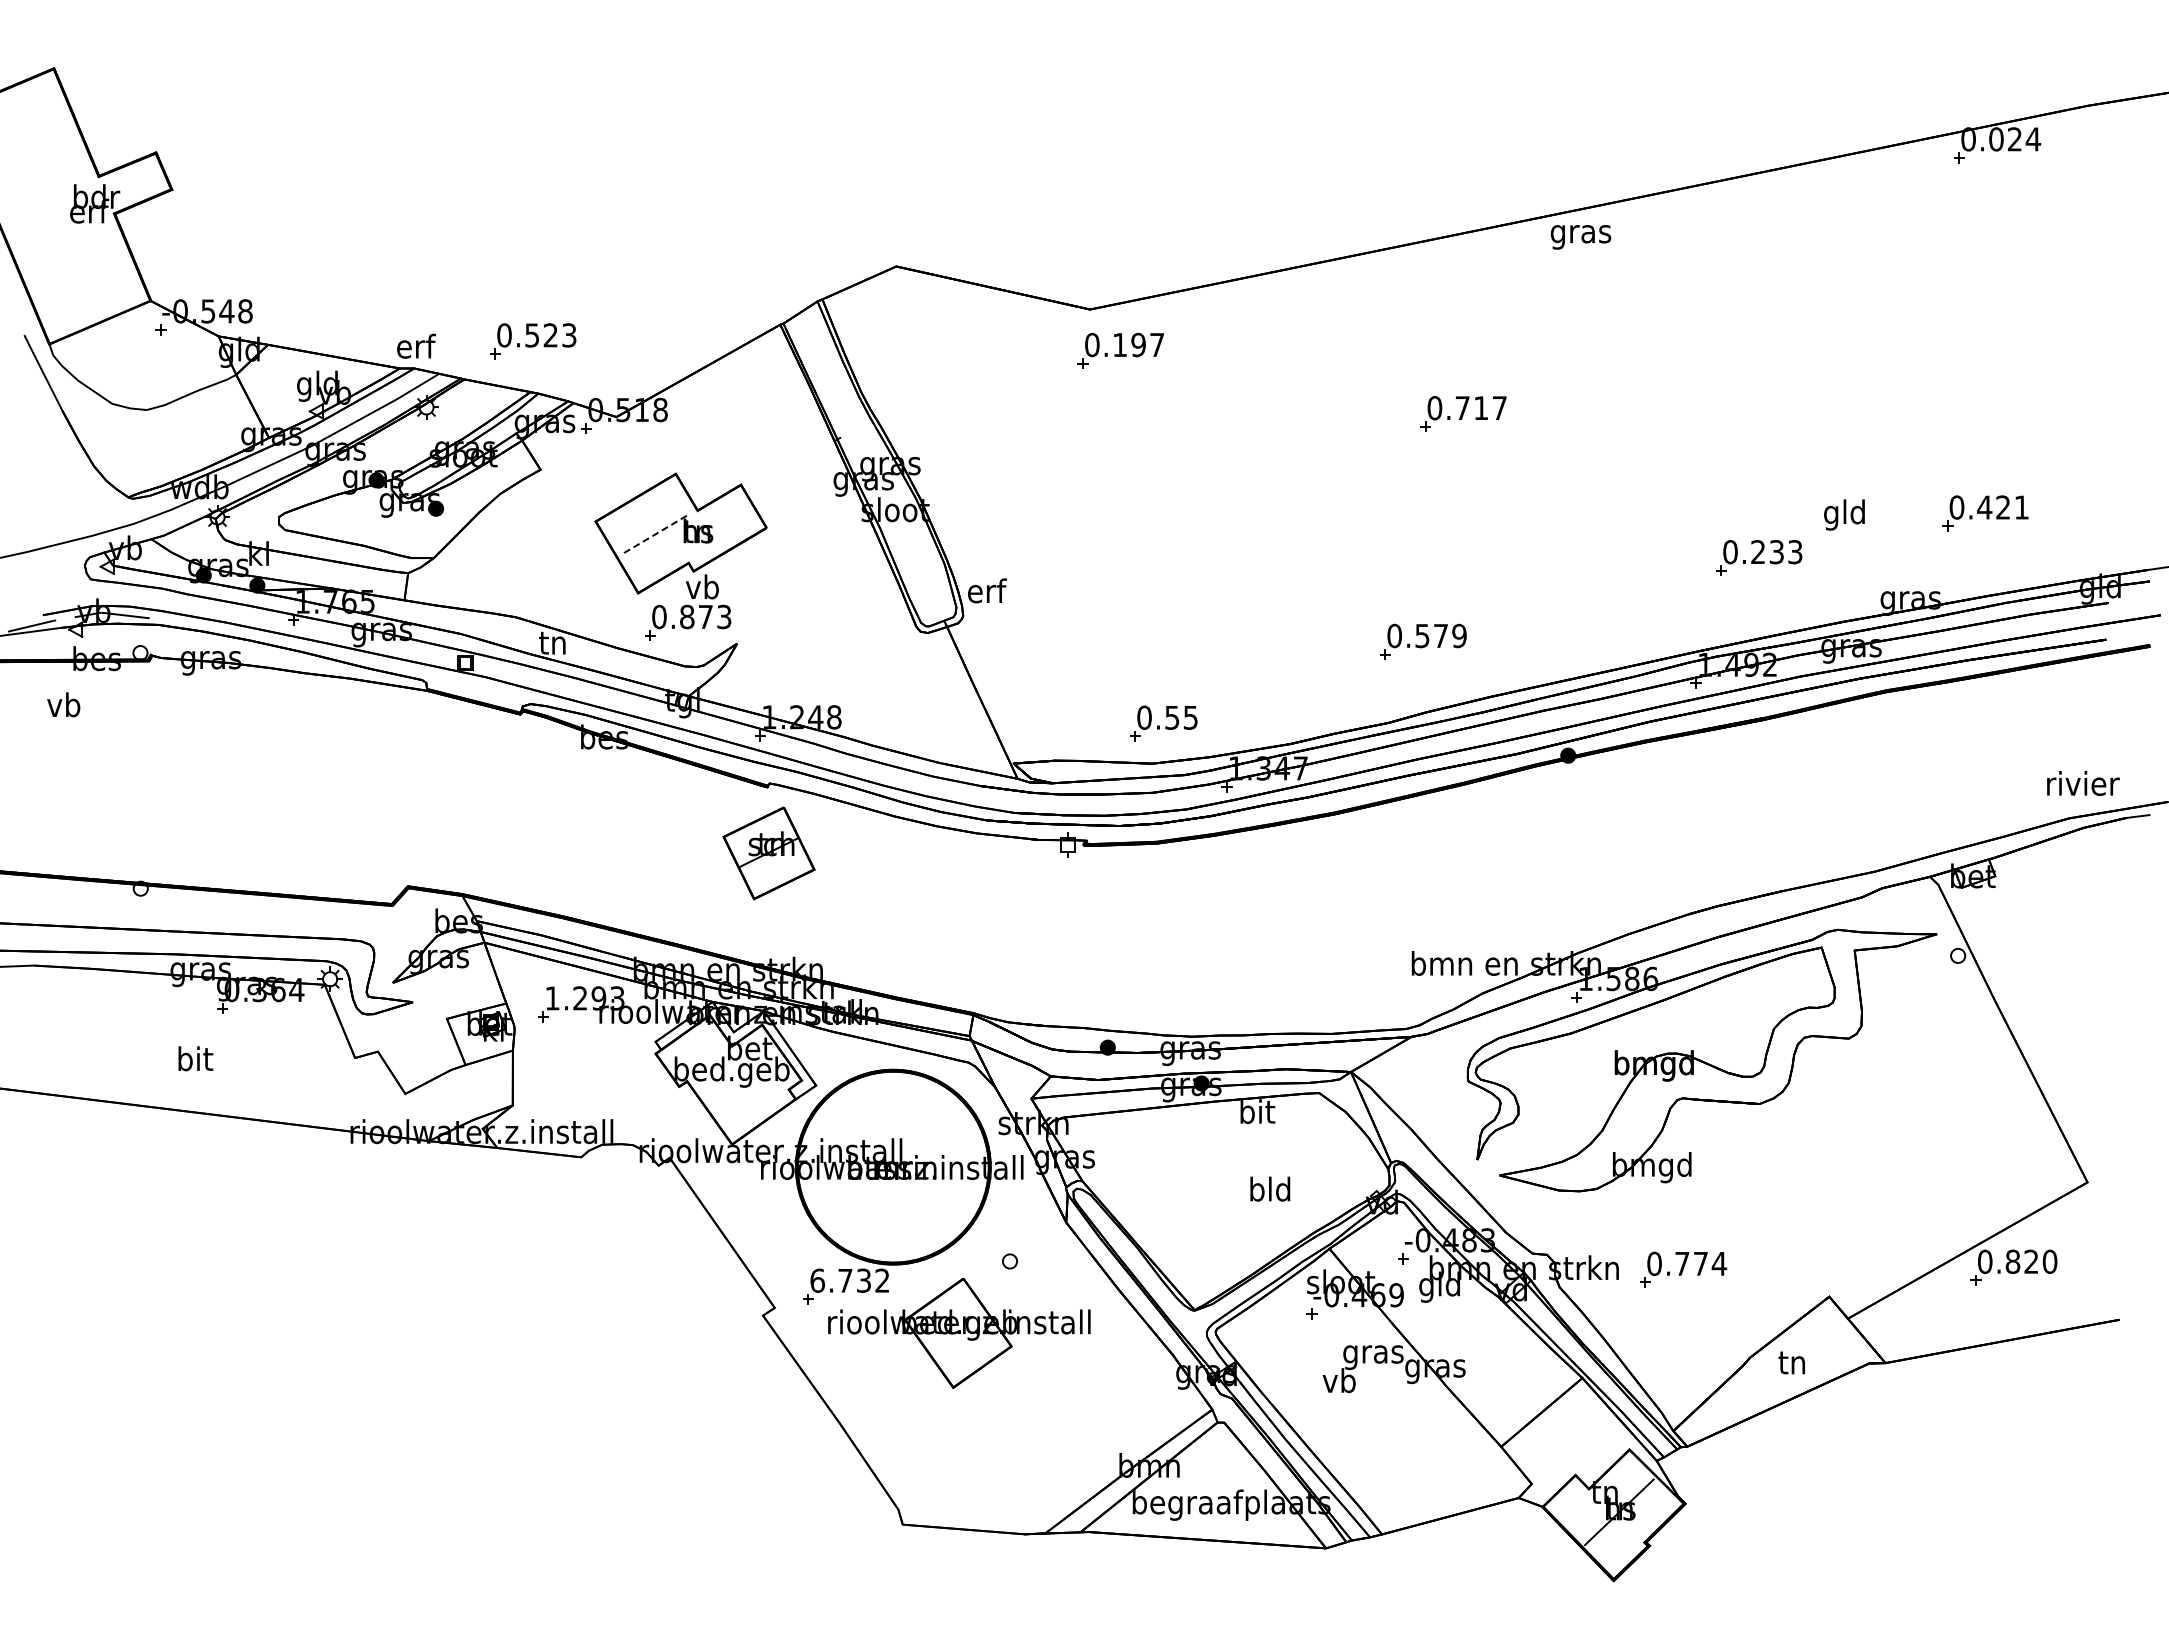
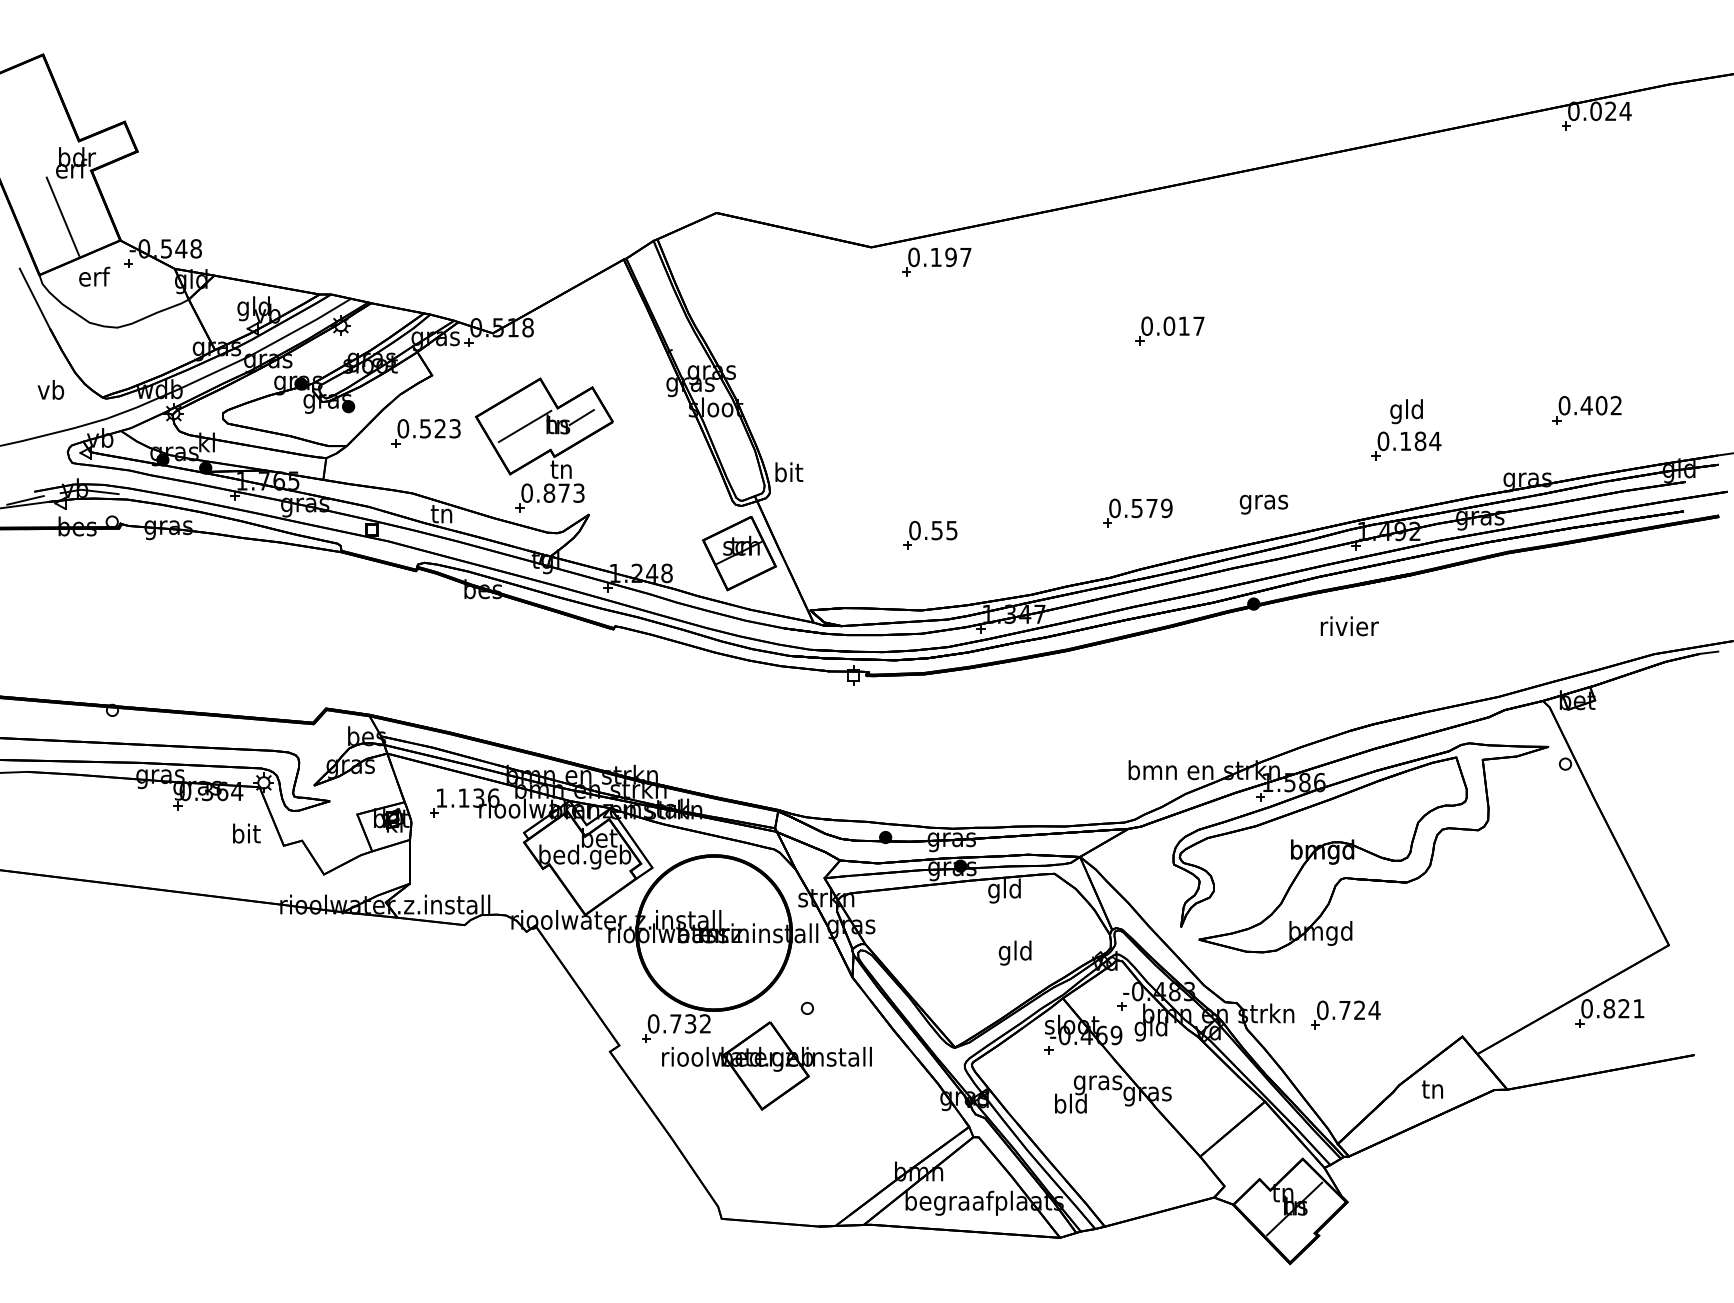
text: (1580, 237) -> (1263, 504), moved
line: (78, 271) -> (62, 216), added
part: (533, 341) -> (426, 433), moved
text: (416, 345) -> (94, 276), moved
part: (1120, 350) -> (936, 261), moved
text: (1462, 408) -> (1169, 326), 0.717 -> 0.017
text: (2012, 507) -> (1608, 405), 0.421 -> 0.402
text: (1844, 514) -> (1406, 411), moved
line: (727, 522) -> (581, 417), added
line: (657, 533) -> (525, 426), dashed -> solid
text: (1776, 552) -> (1420, 441), 0.233 -> 0.184
text: (701, 586) -> (560, 468), vb -> tn
text: (987, 590) -> (789, 472), erf -> bit
text: (63, 704) -> (50, 389), moved
part: (1163, 723) -> (930, 535), moved
text: (2083, 783) -> (1349, 626), moved
part: (768, 853) -> (739, 553), moved
text: (598, 998) -> (478, 798), 1.293 -> 1.136
text: (195, 1058) -> (246, 833), moved
text: (1256, 1114) -> (1004, 890), bit -> gld
text: (1256, 1191) -> (1004, 952), bld -> gld
text: (2049, 1261) -> (1638, 1008), 0.820 -> 0.821
text: (1700, 1263) -> (1359, 1010), 0.774 -> 0.724
text: (817, 1280) -> (653, 1023), 6.732 -> 0.732
text: (1339, 1380) -> (1070, 1103), vb -> bld

